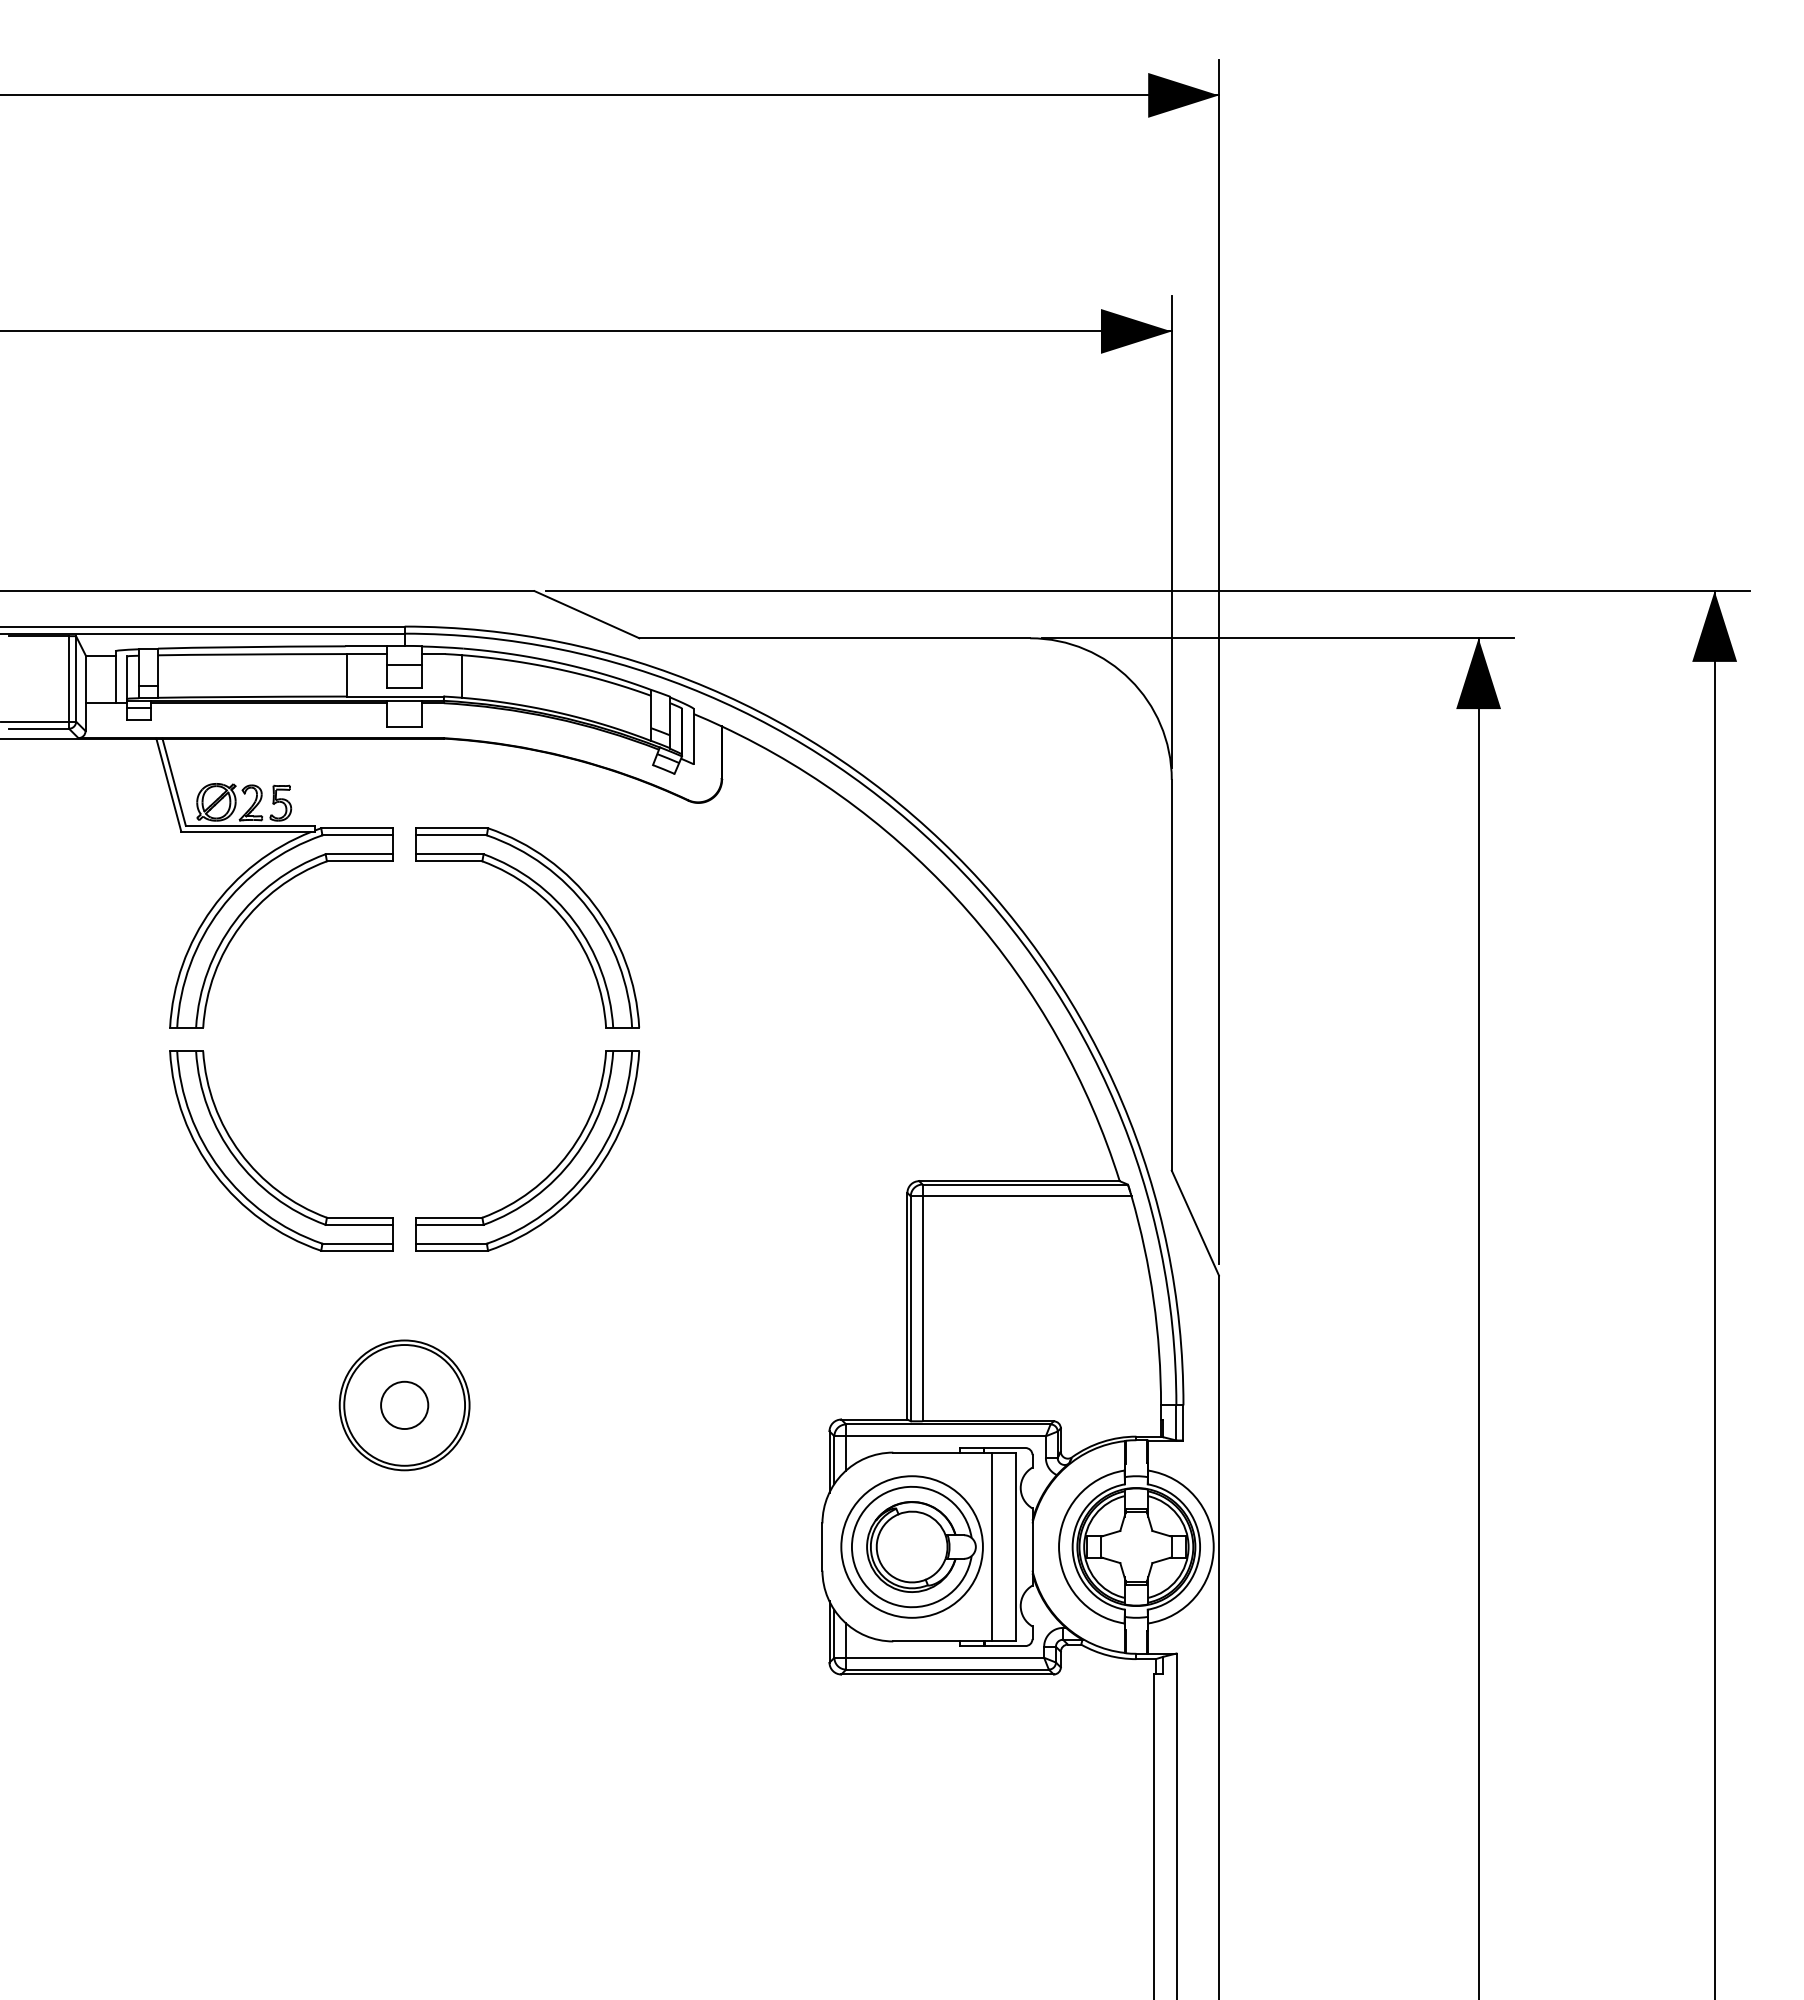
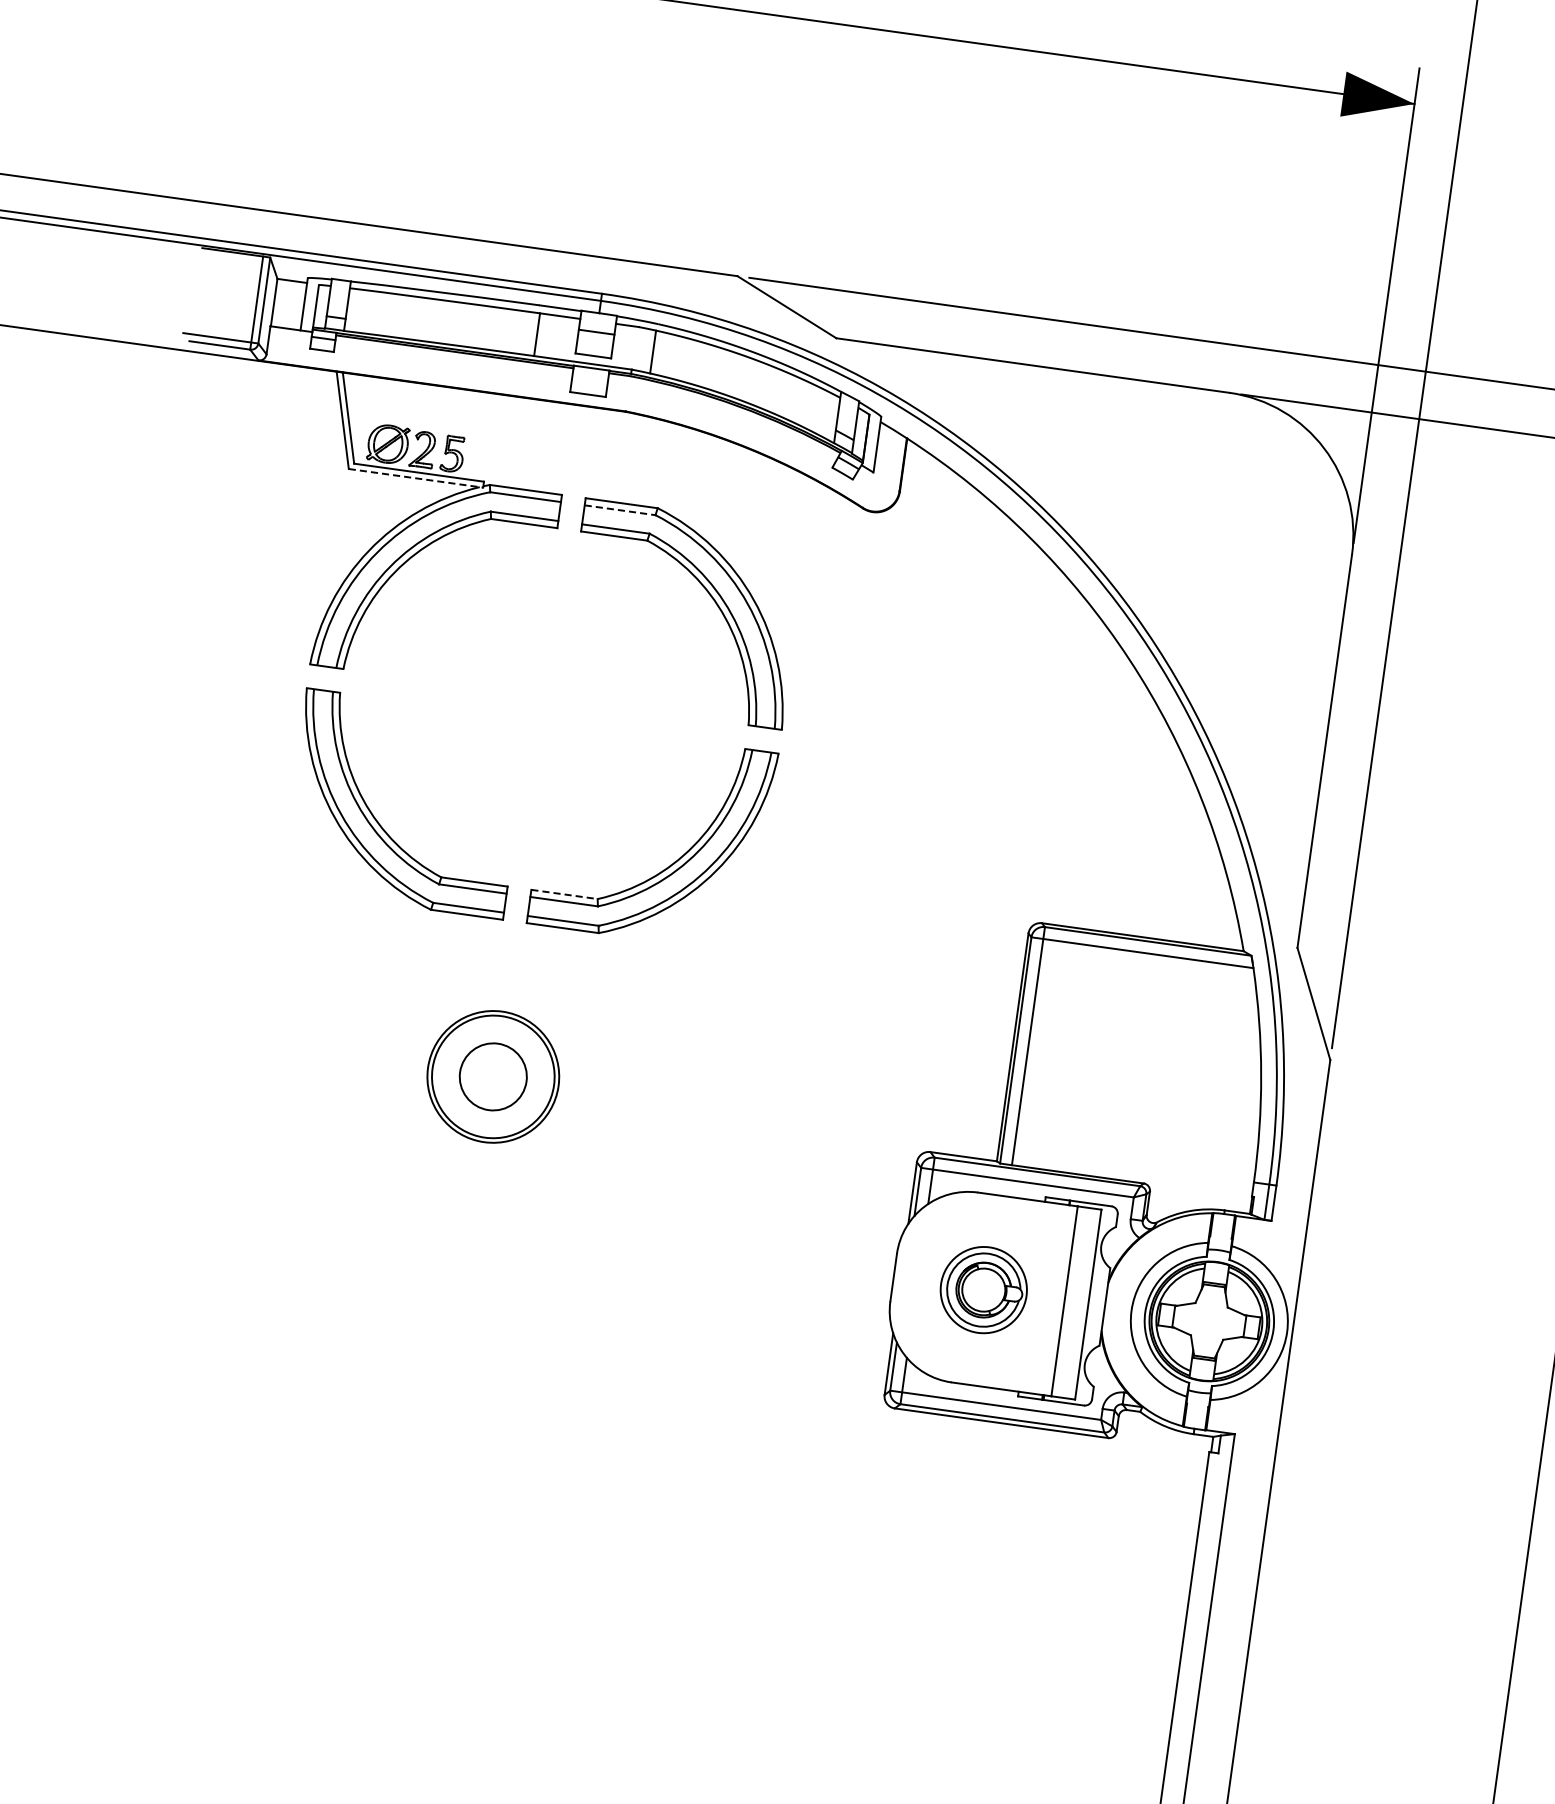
line: (248, 831) -> (416, 478), solid -> dashed
line: (452, 835) -> (620, 510), solid -> dashed
line: (449, 1217) -> (564, 894), solid -> dashed
circle: (404, 1405) -> (493, 1076), size x1.4
part: (911, 1546) -> (983, 1289), size x0.6

